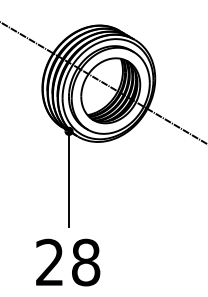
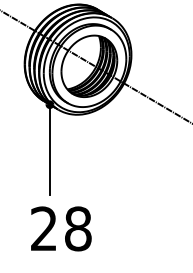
text: (68, 262) -> (61, 228), moved

